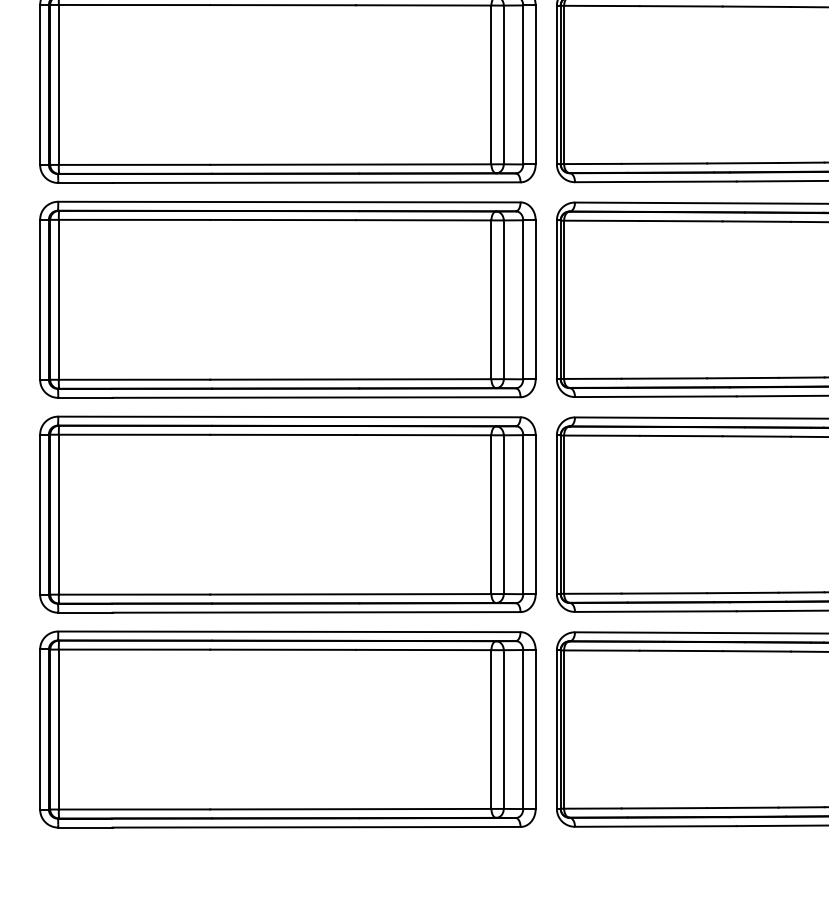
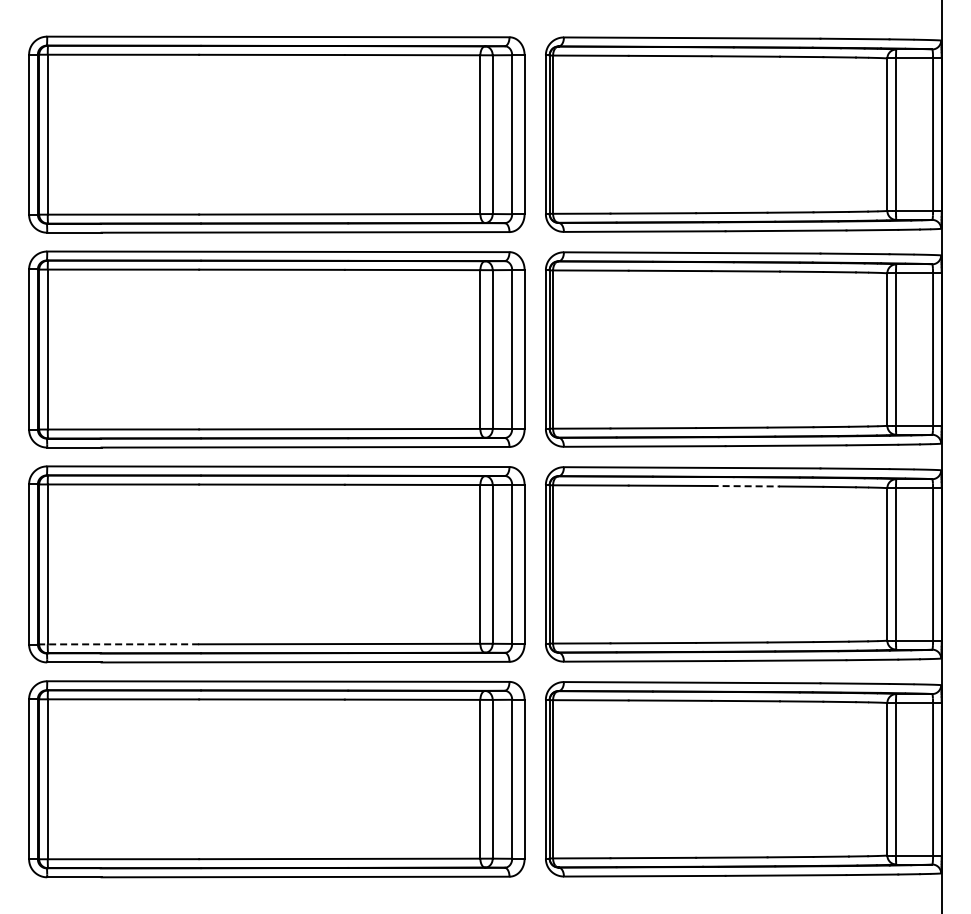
line: (757, 436) -> (746, 486), solid -> dashed
line: (130, 594) -> (119, 644), solid -> dashed

